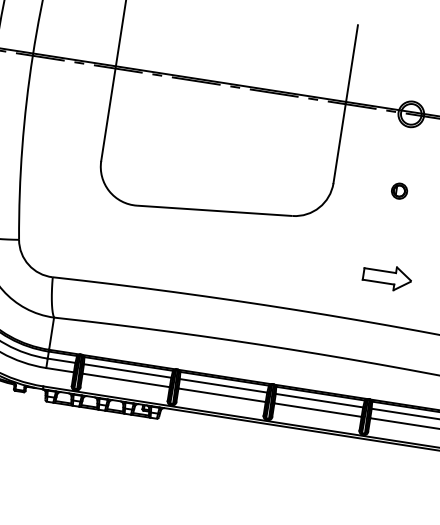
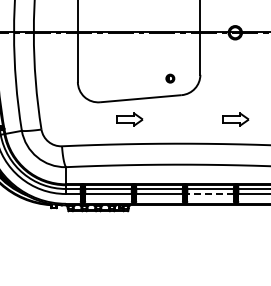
part: (399, 190) -> (170, 78), moved
part: (187, 246) -> (129, 119), added
line: (317, 410) -> (210, 194), solid -> dashed

